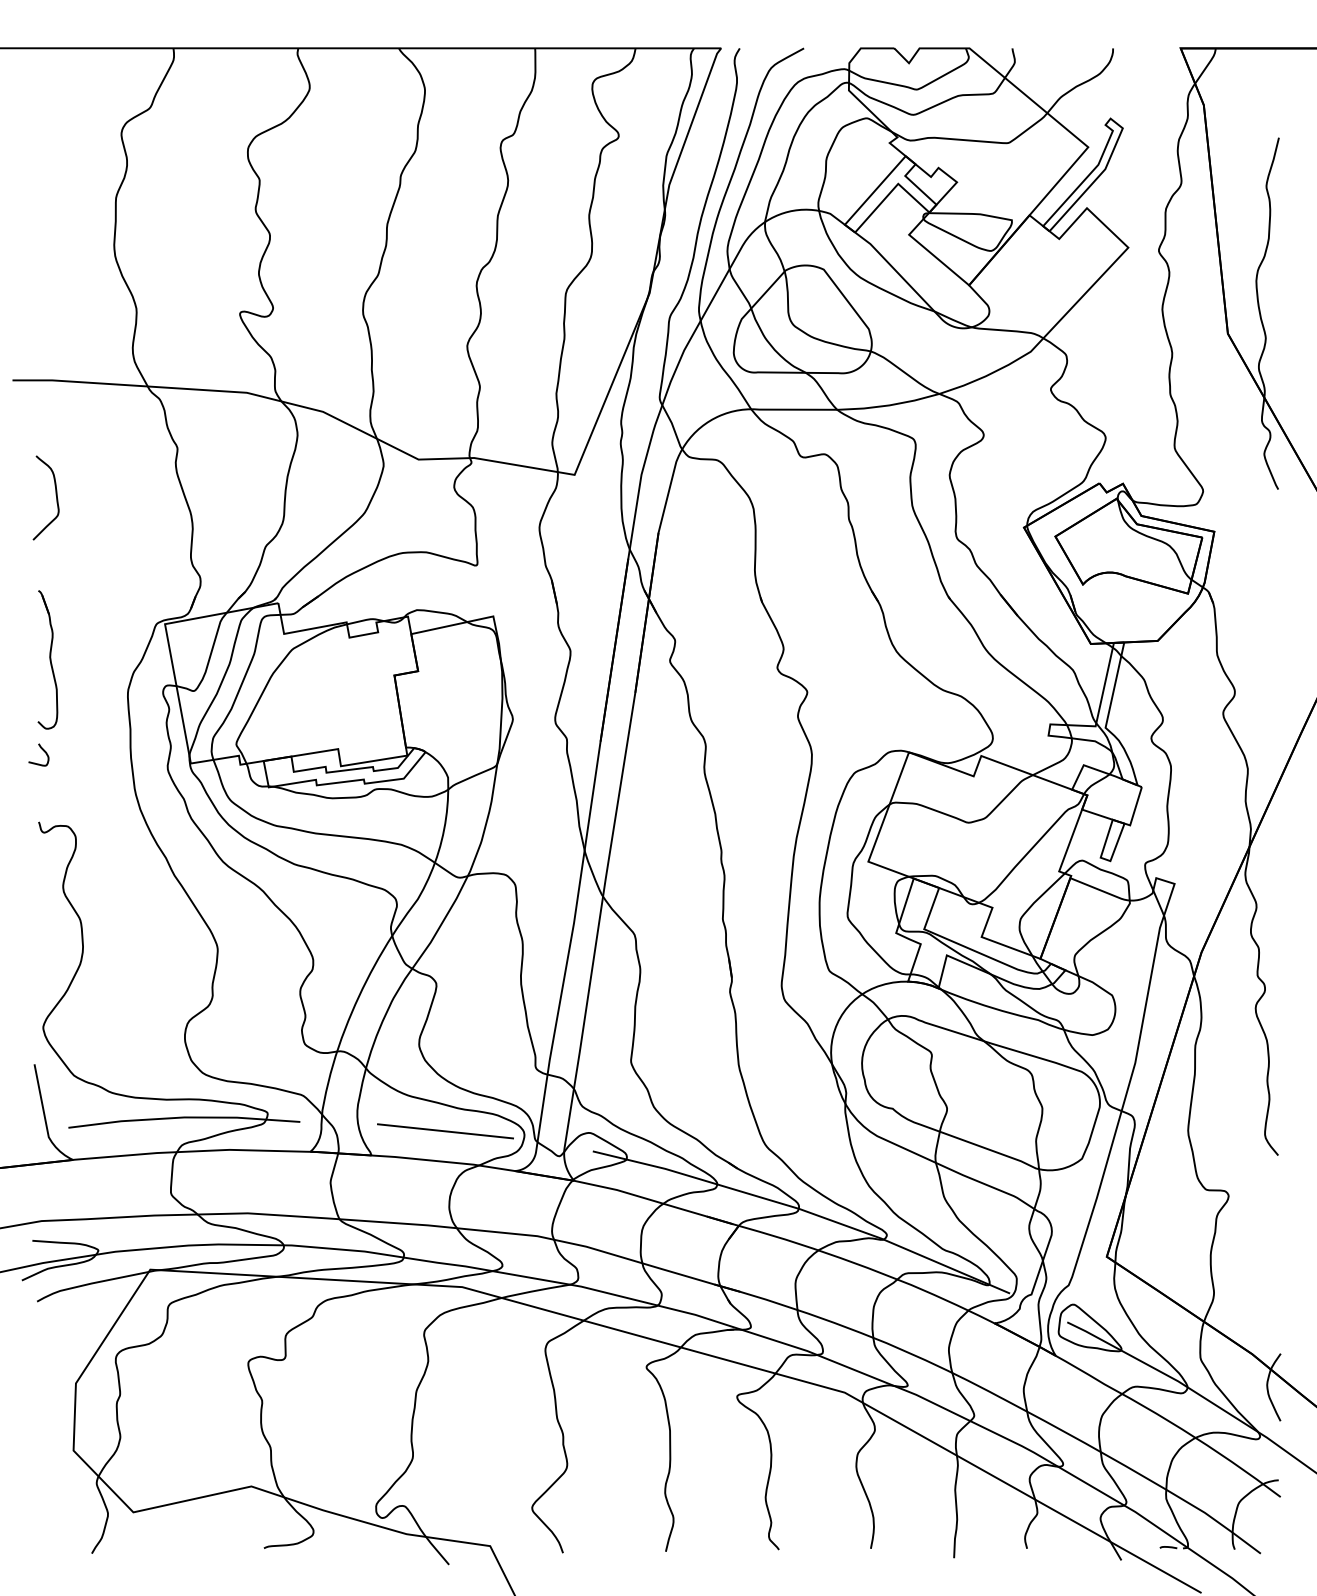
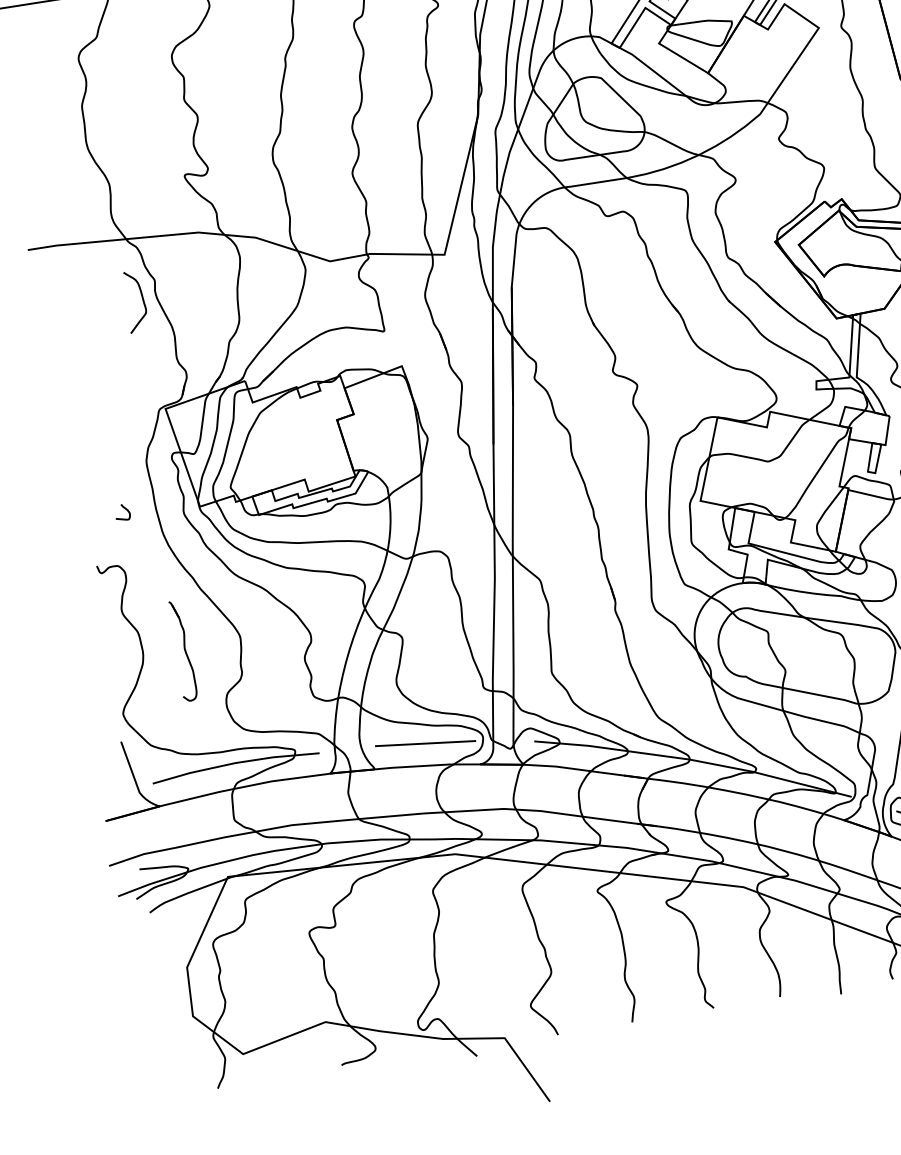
curve: (55, 495) -> (142, 298), moved
part: (47, 659) -> (183, 650), moved
curve: (42, 750) -> (124, 508), moved

